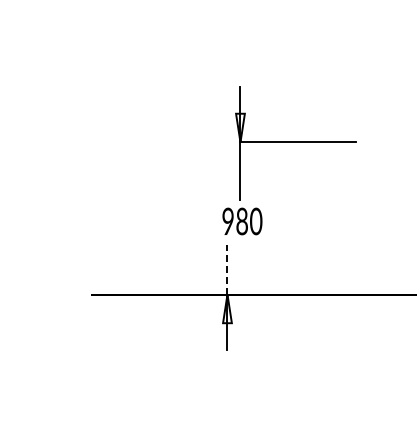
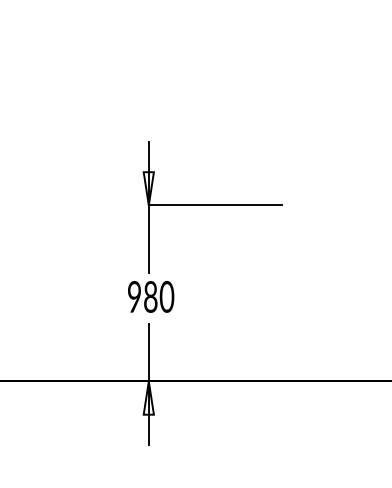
part: (289, 142) -> (205, 205), moved
line: (227, 269) -> (148, 352), dashed -> solid

